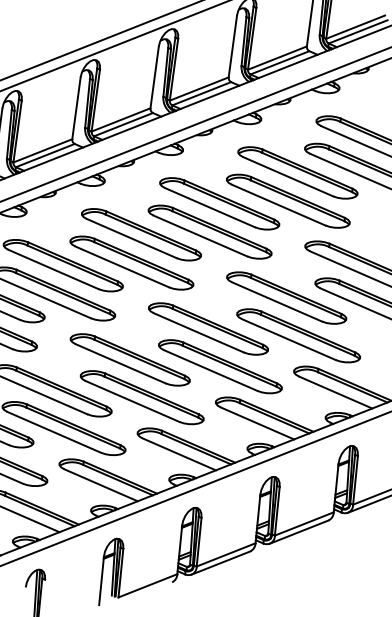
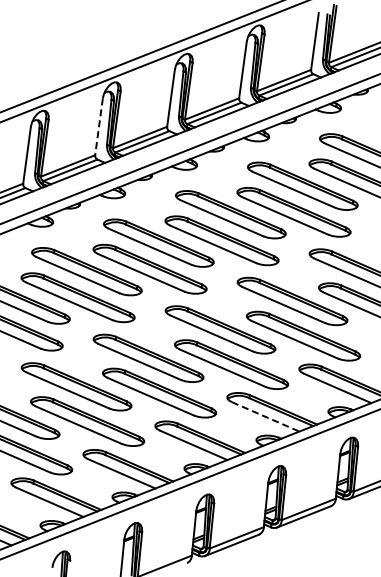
line: (76, 107) -> (99, 126), solid -> dashed
line: (257, 423) -> (265, 416), solid -> dashed

